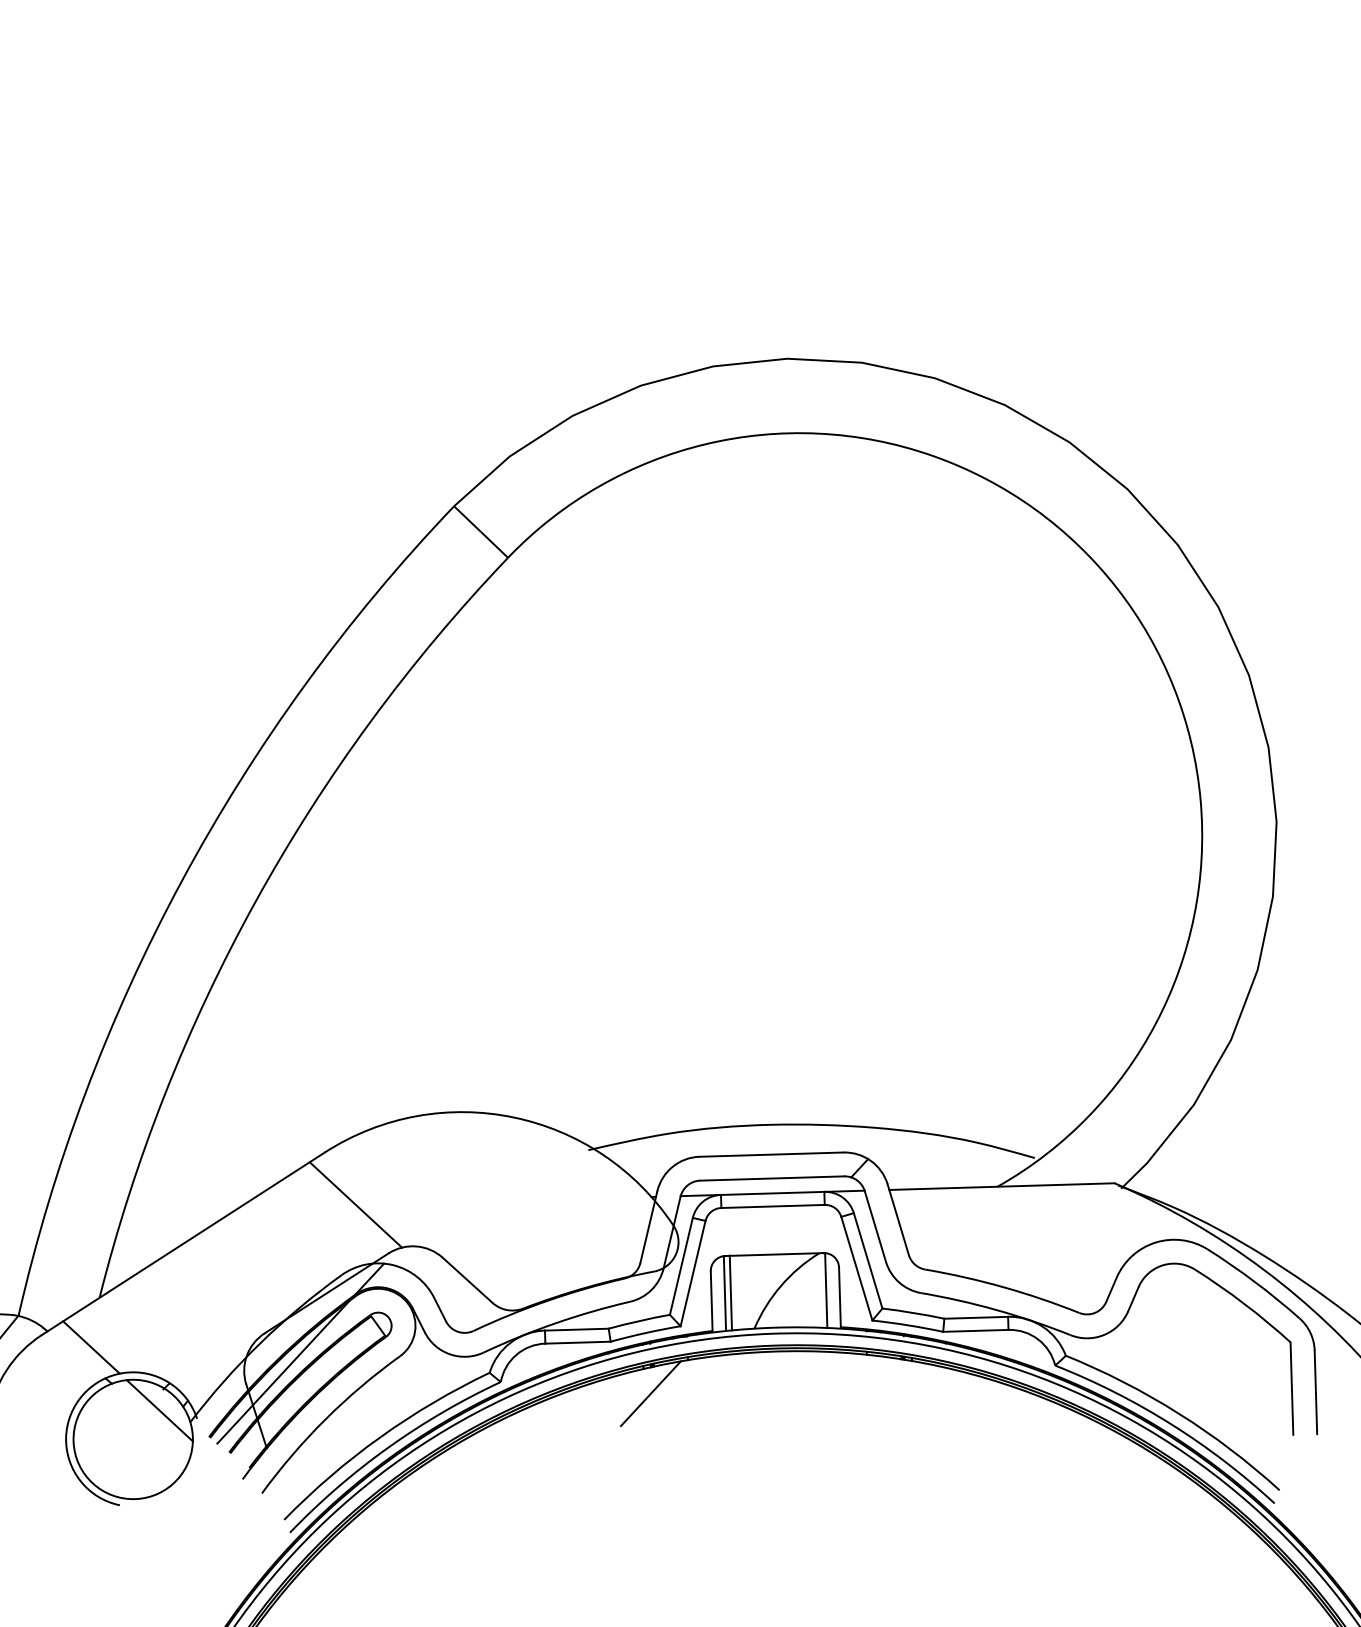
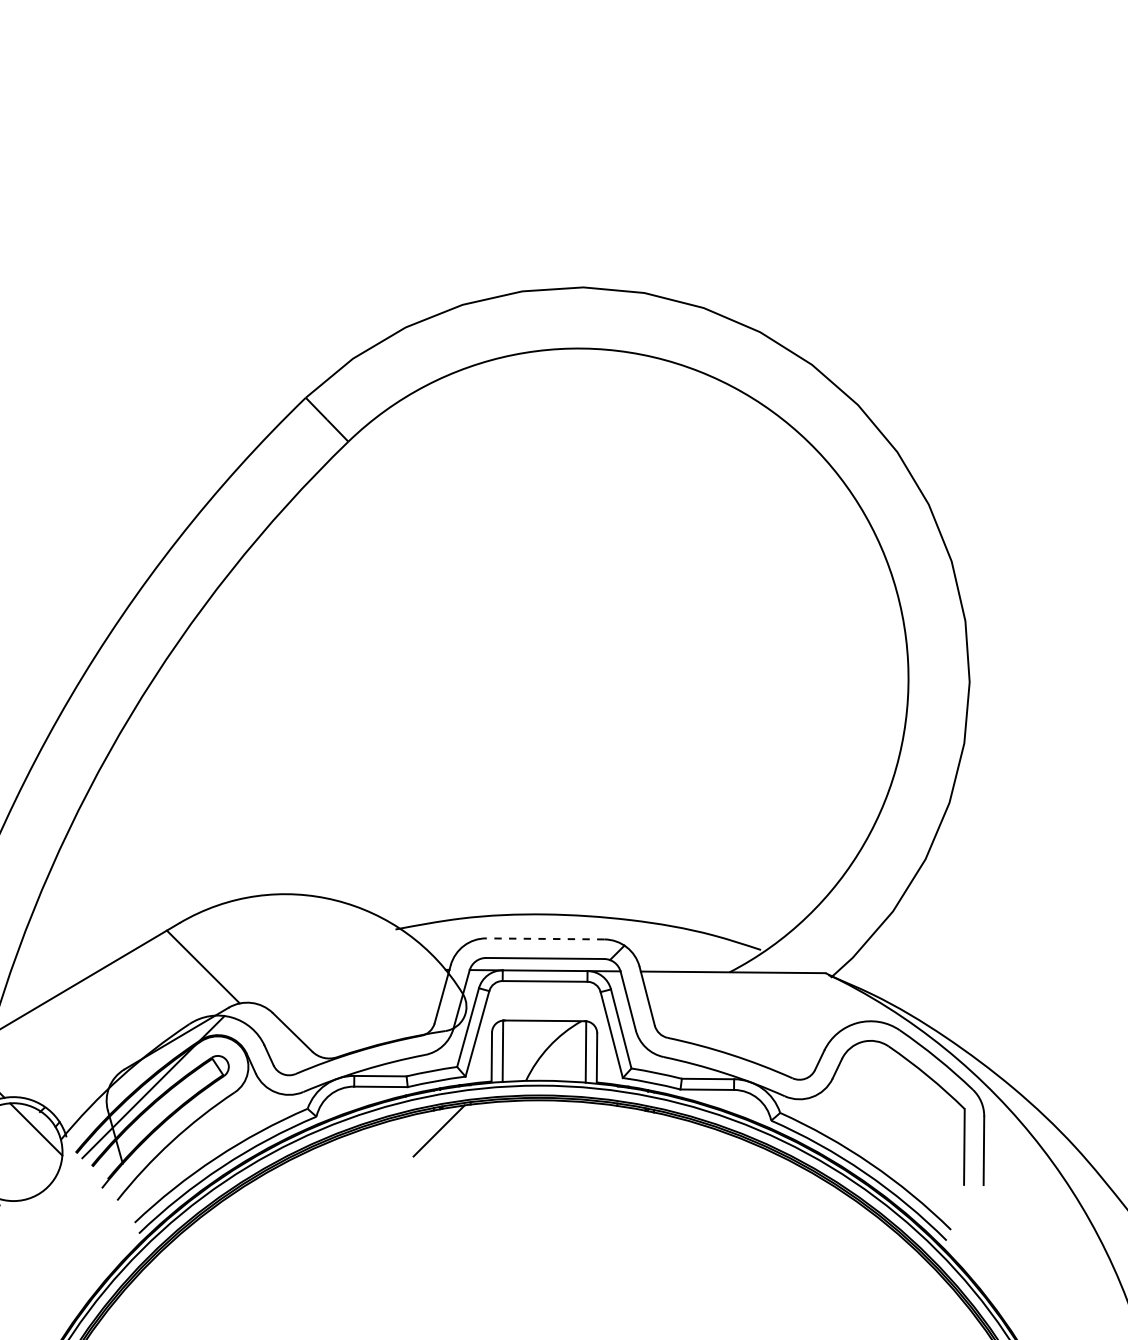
line: (770, 1154) -> (544, 938), solid -> dashed
line: (730, 1292) -> (507, 1050), removed

